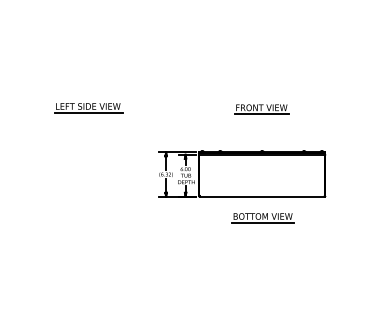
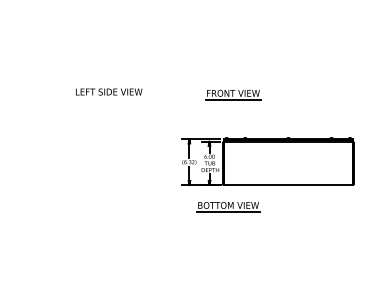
part: (261, 109) -> (233, 95), moved
line: (88, 113) -> (109, 99), removed
part: (262, 218) -> (227, 207), moved

